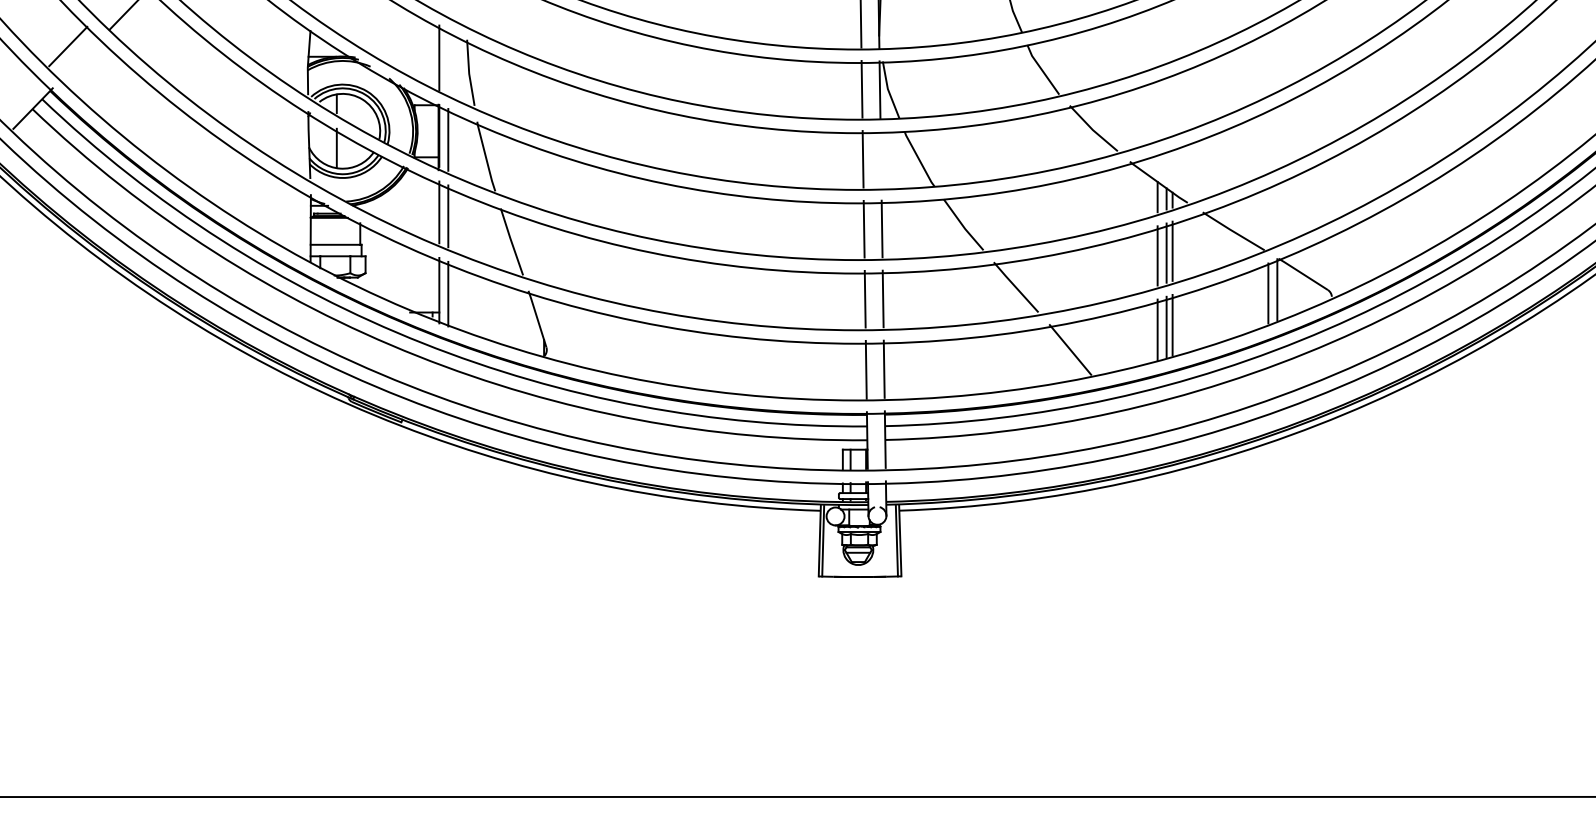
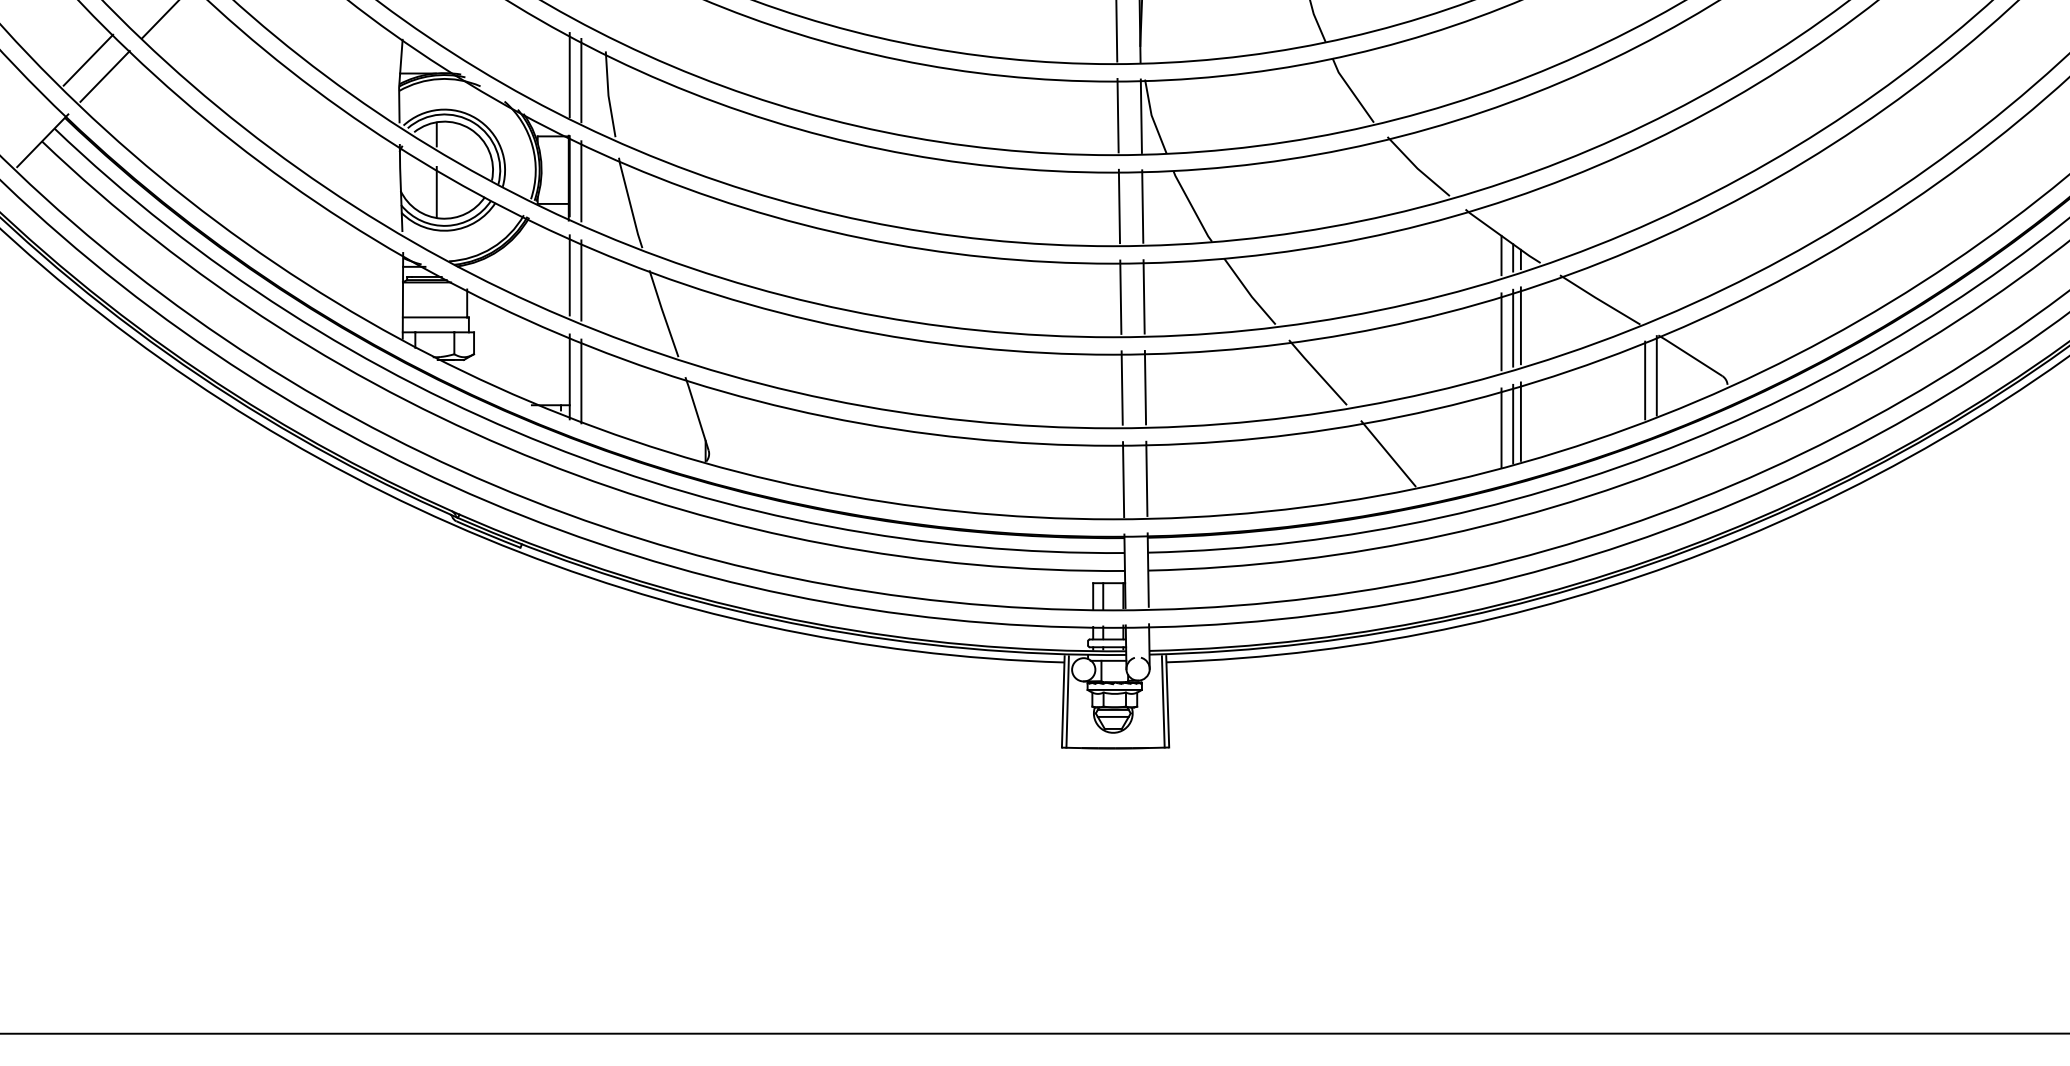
line: (80, 59) -> (104, 76), added
line: (448, 62) -> (581, 80), added
line: (880, 159) -> (1142, 206), added

